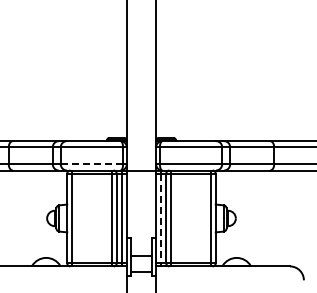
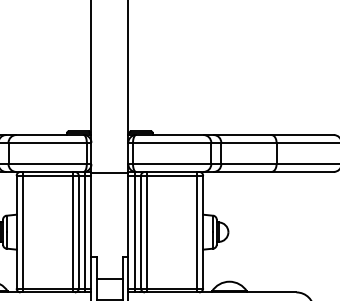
line: (92, 164) -> (48, 164), dashed -> solid
line: (161, 218) -> (135, 232), dashed -> solid

